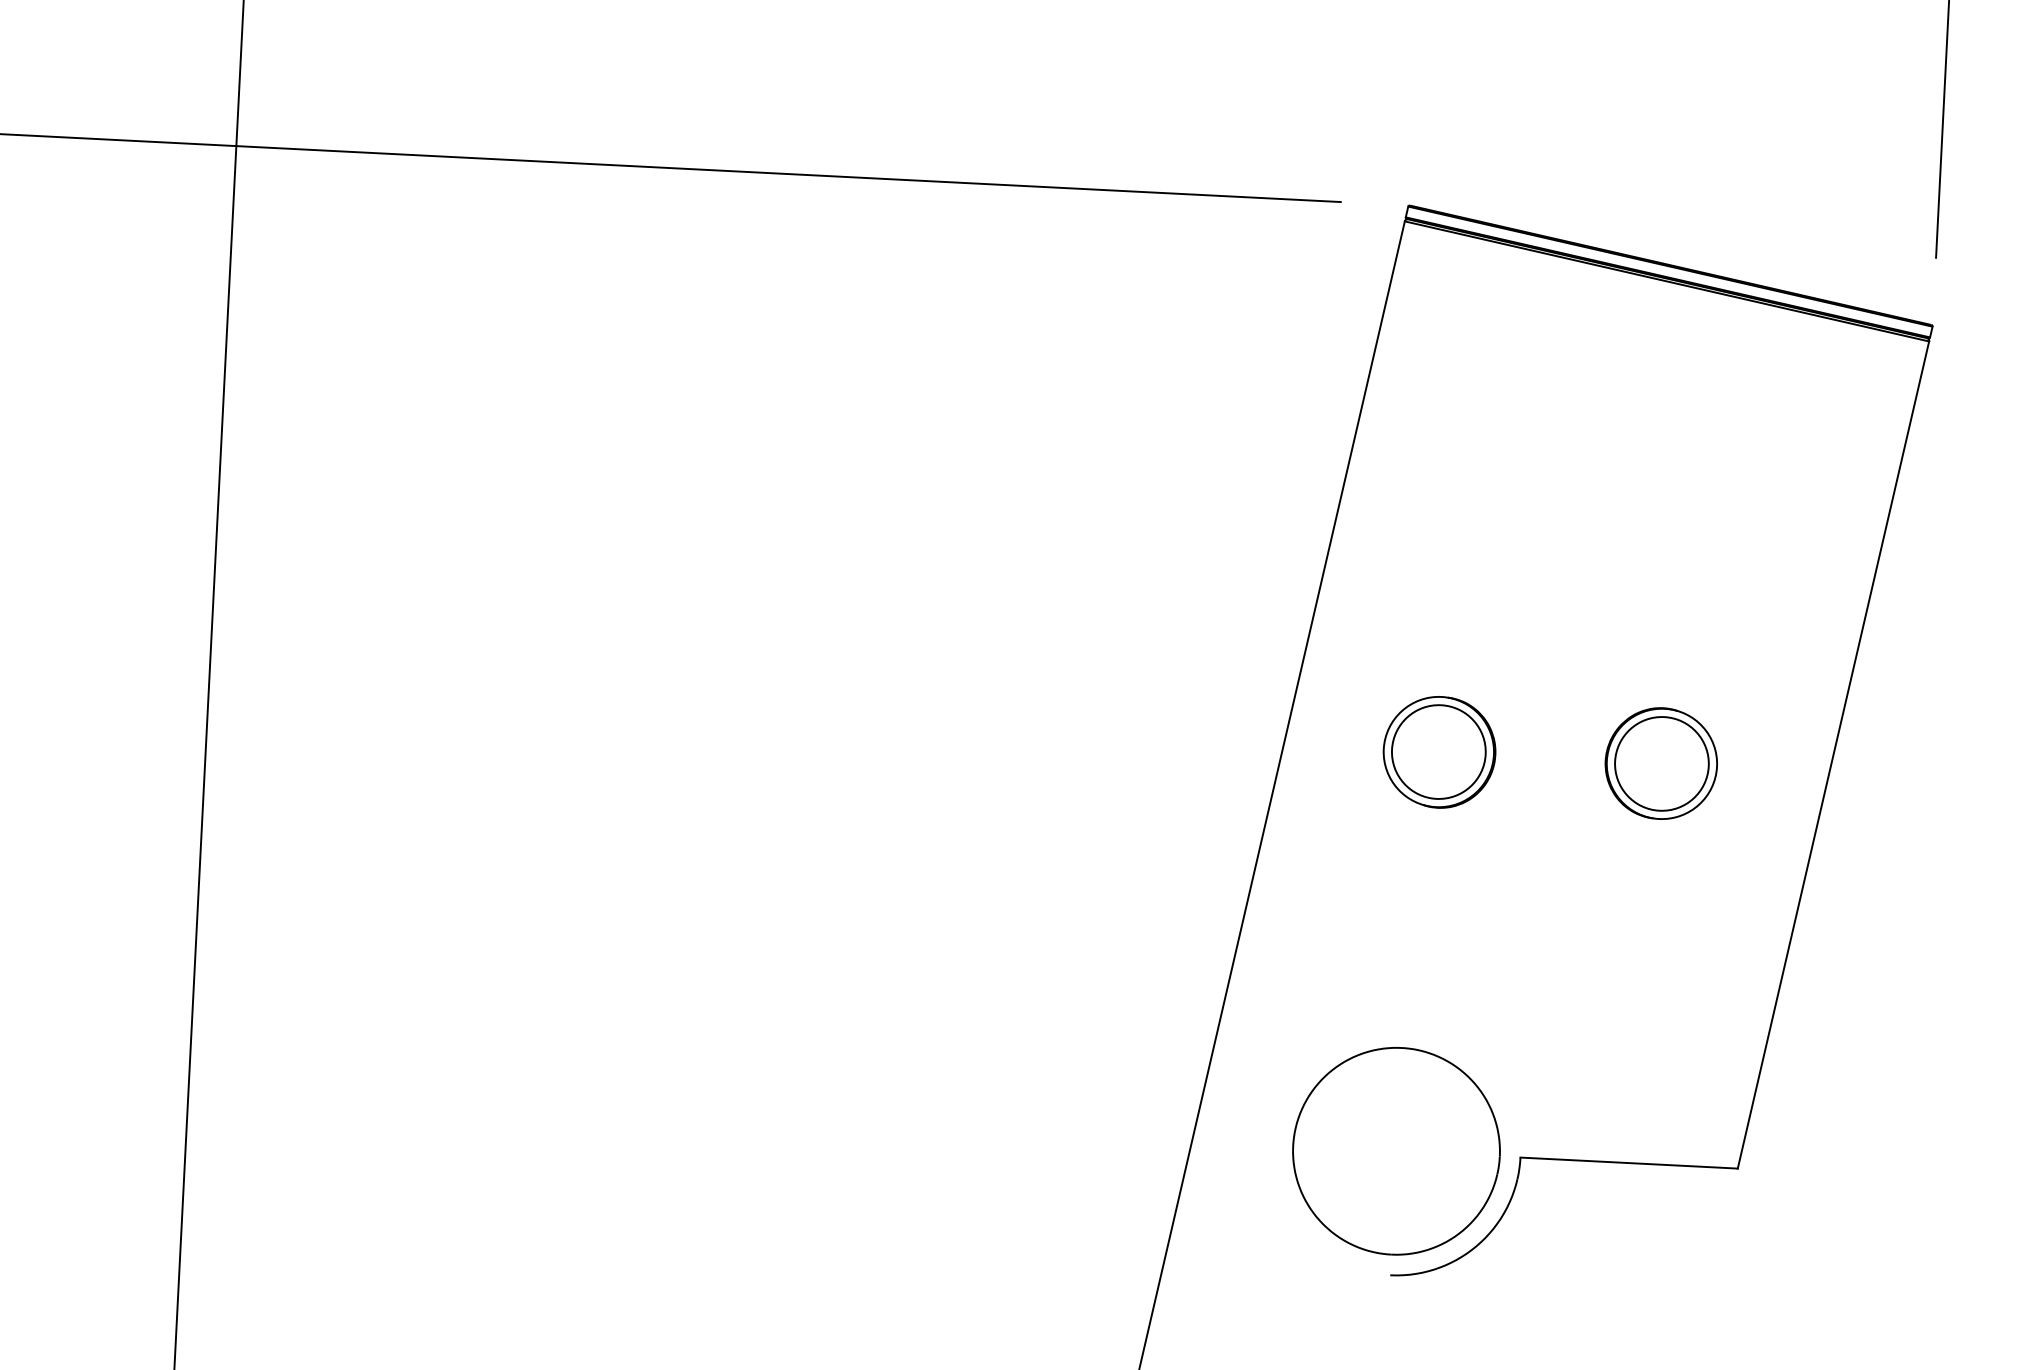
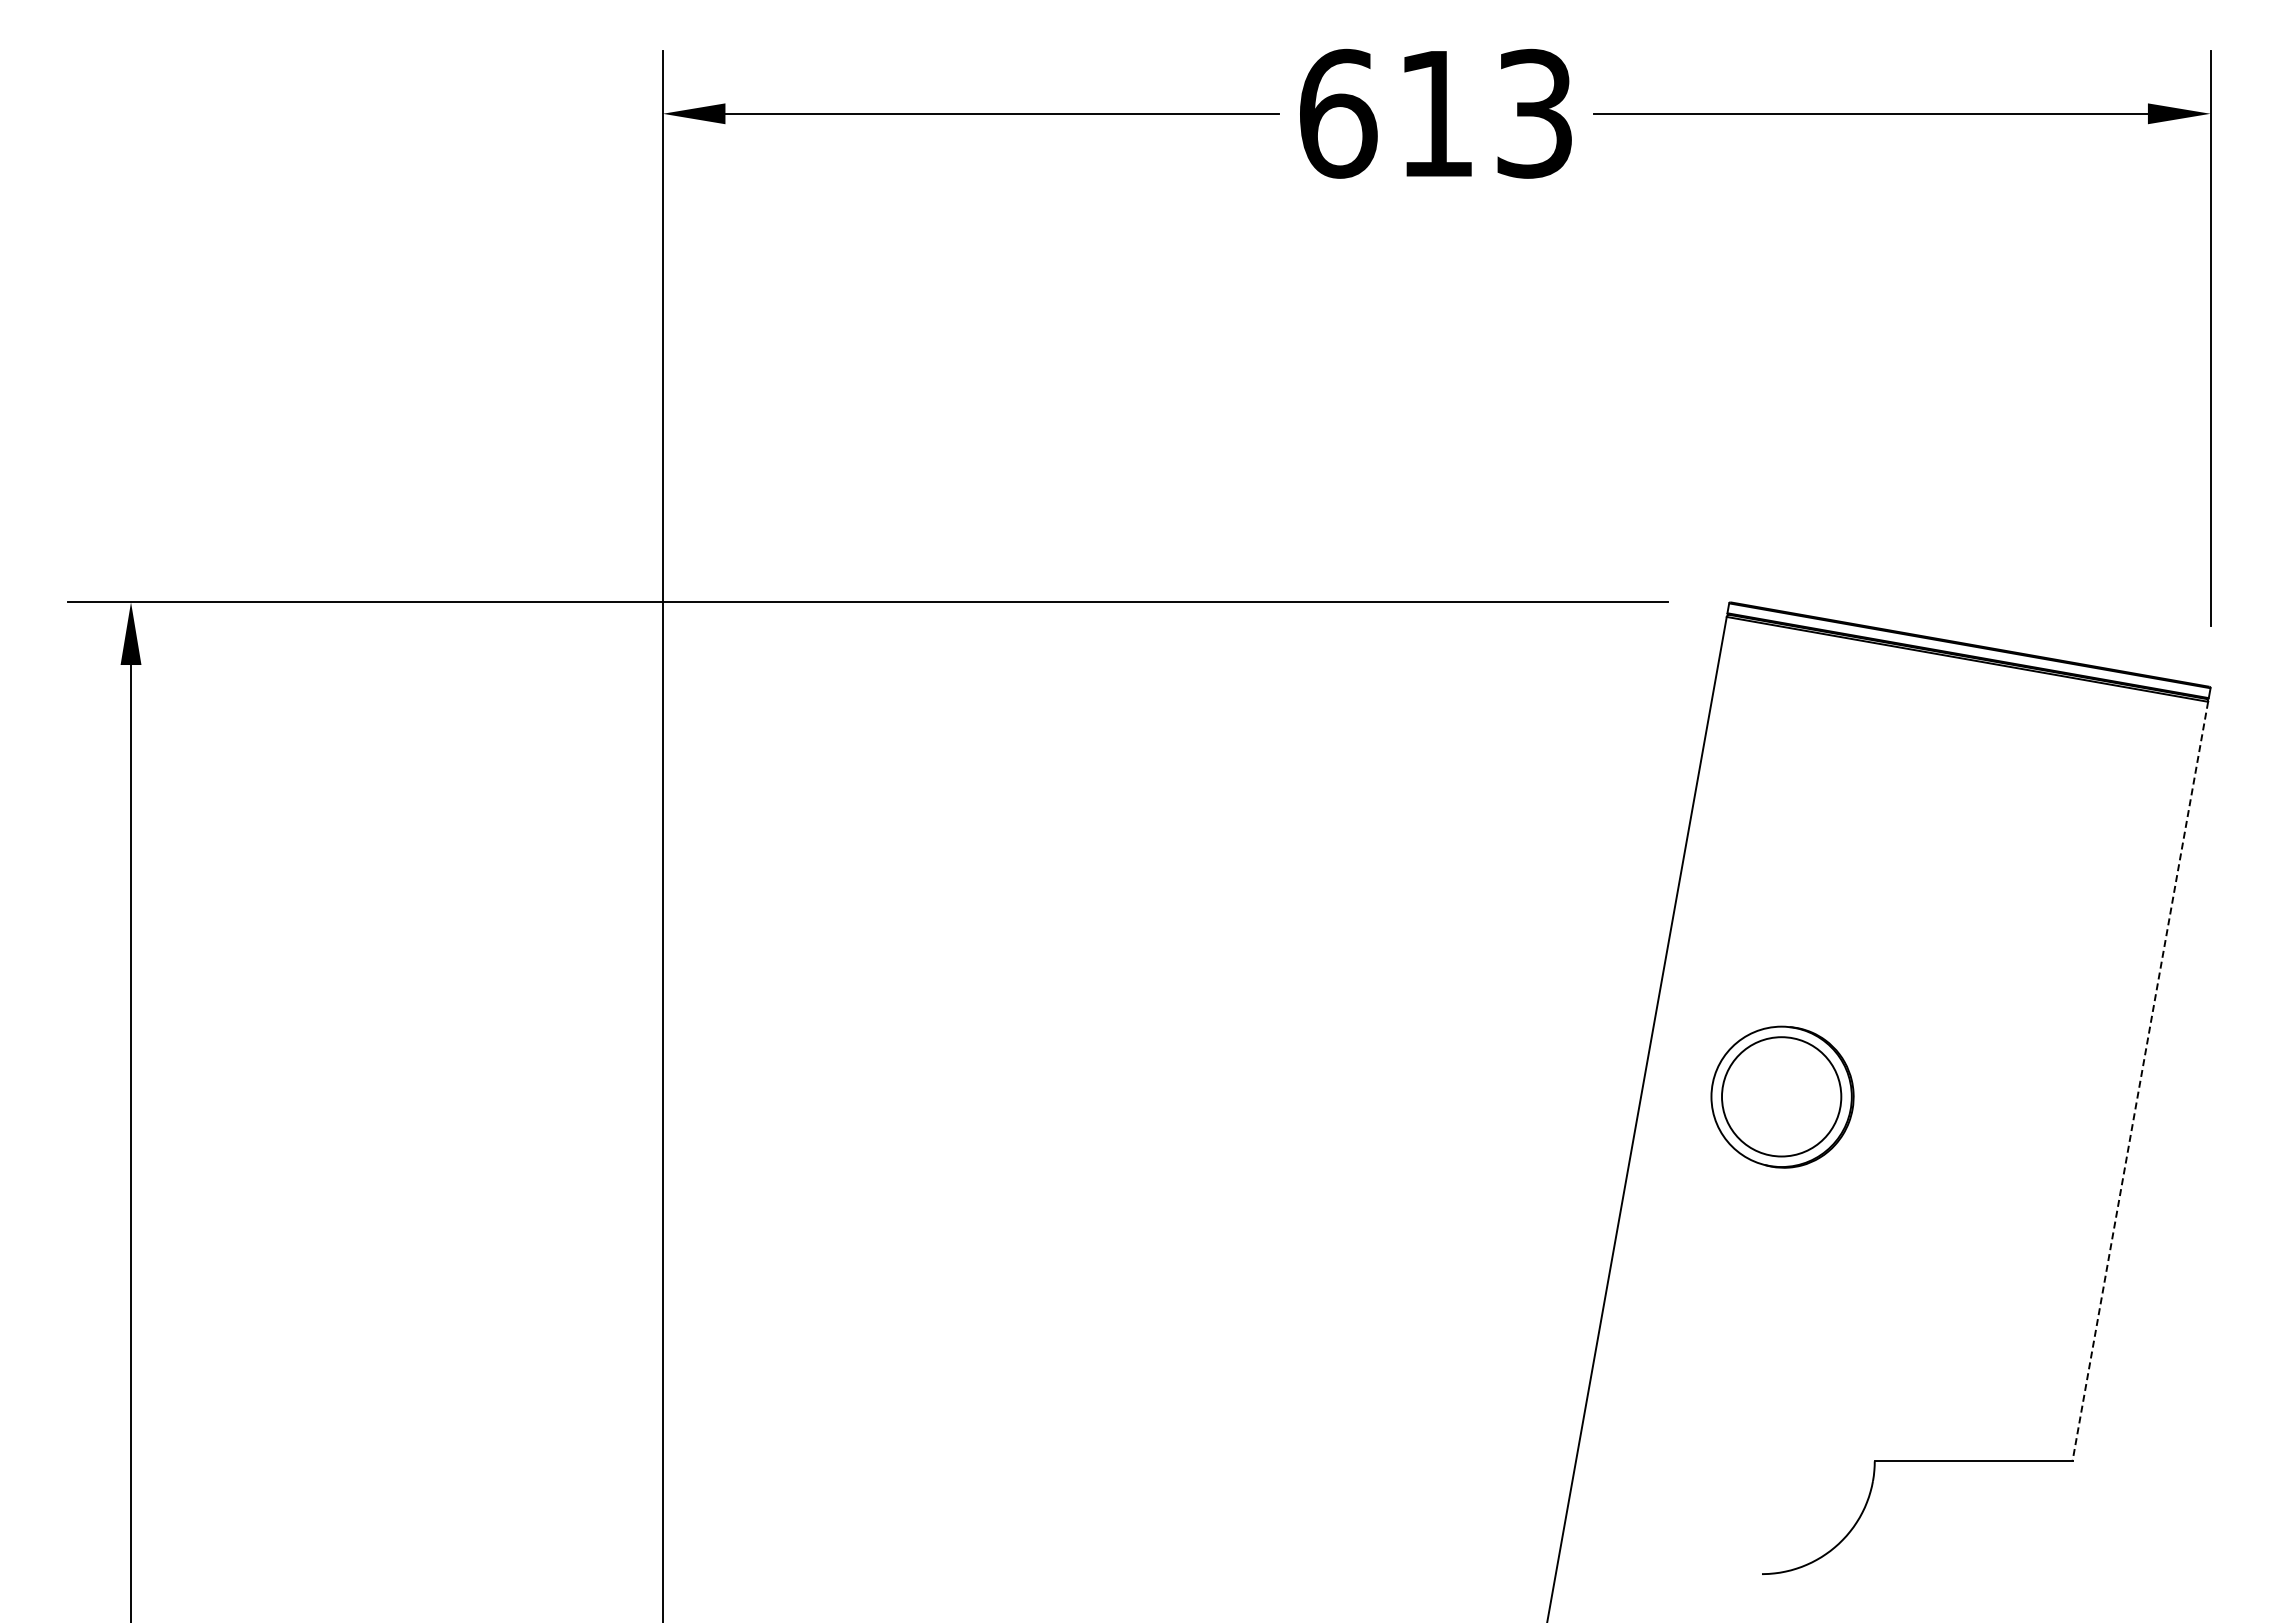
part: (1439, 752) -> (1782, 1097), size x1.4
line: (1833, 754) -> (2140, 1081), solid -> dashed
part: (1661, 763) -> (1984, 1097), removed
part: (1395, 1151) -> (1761, 1461), removed

